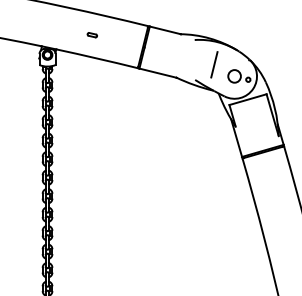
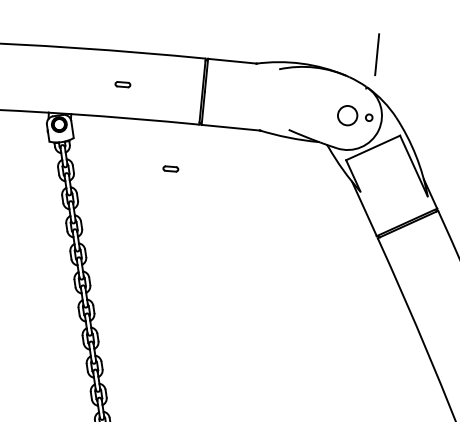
line: (214, 64) -> (377, 54), moved
part: (114, 94) -> (169, 169), added

